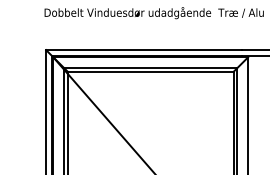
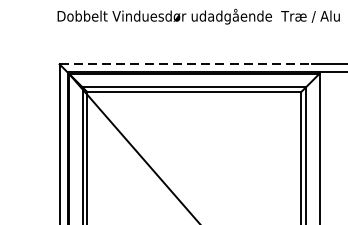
line: (144, 50) -> (186, 64), solid -> dashed

